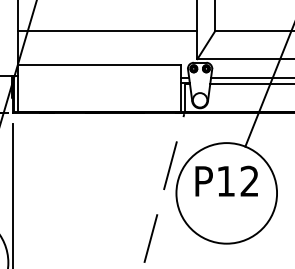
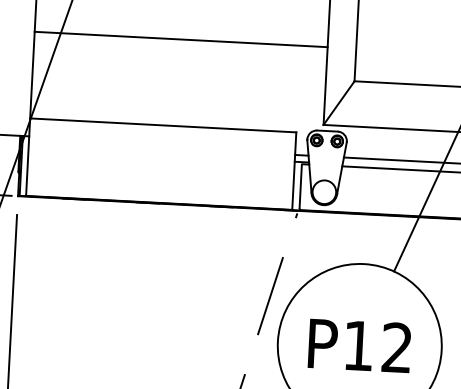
line: (107, 31) -> (181, 39), moved
text: (226, 180) -> (359, 344), moved

